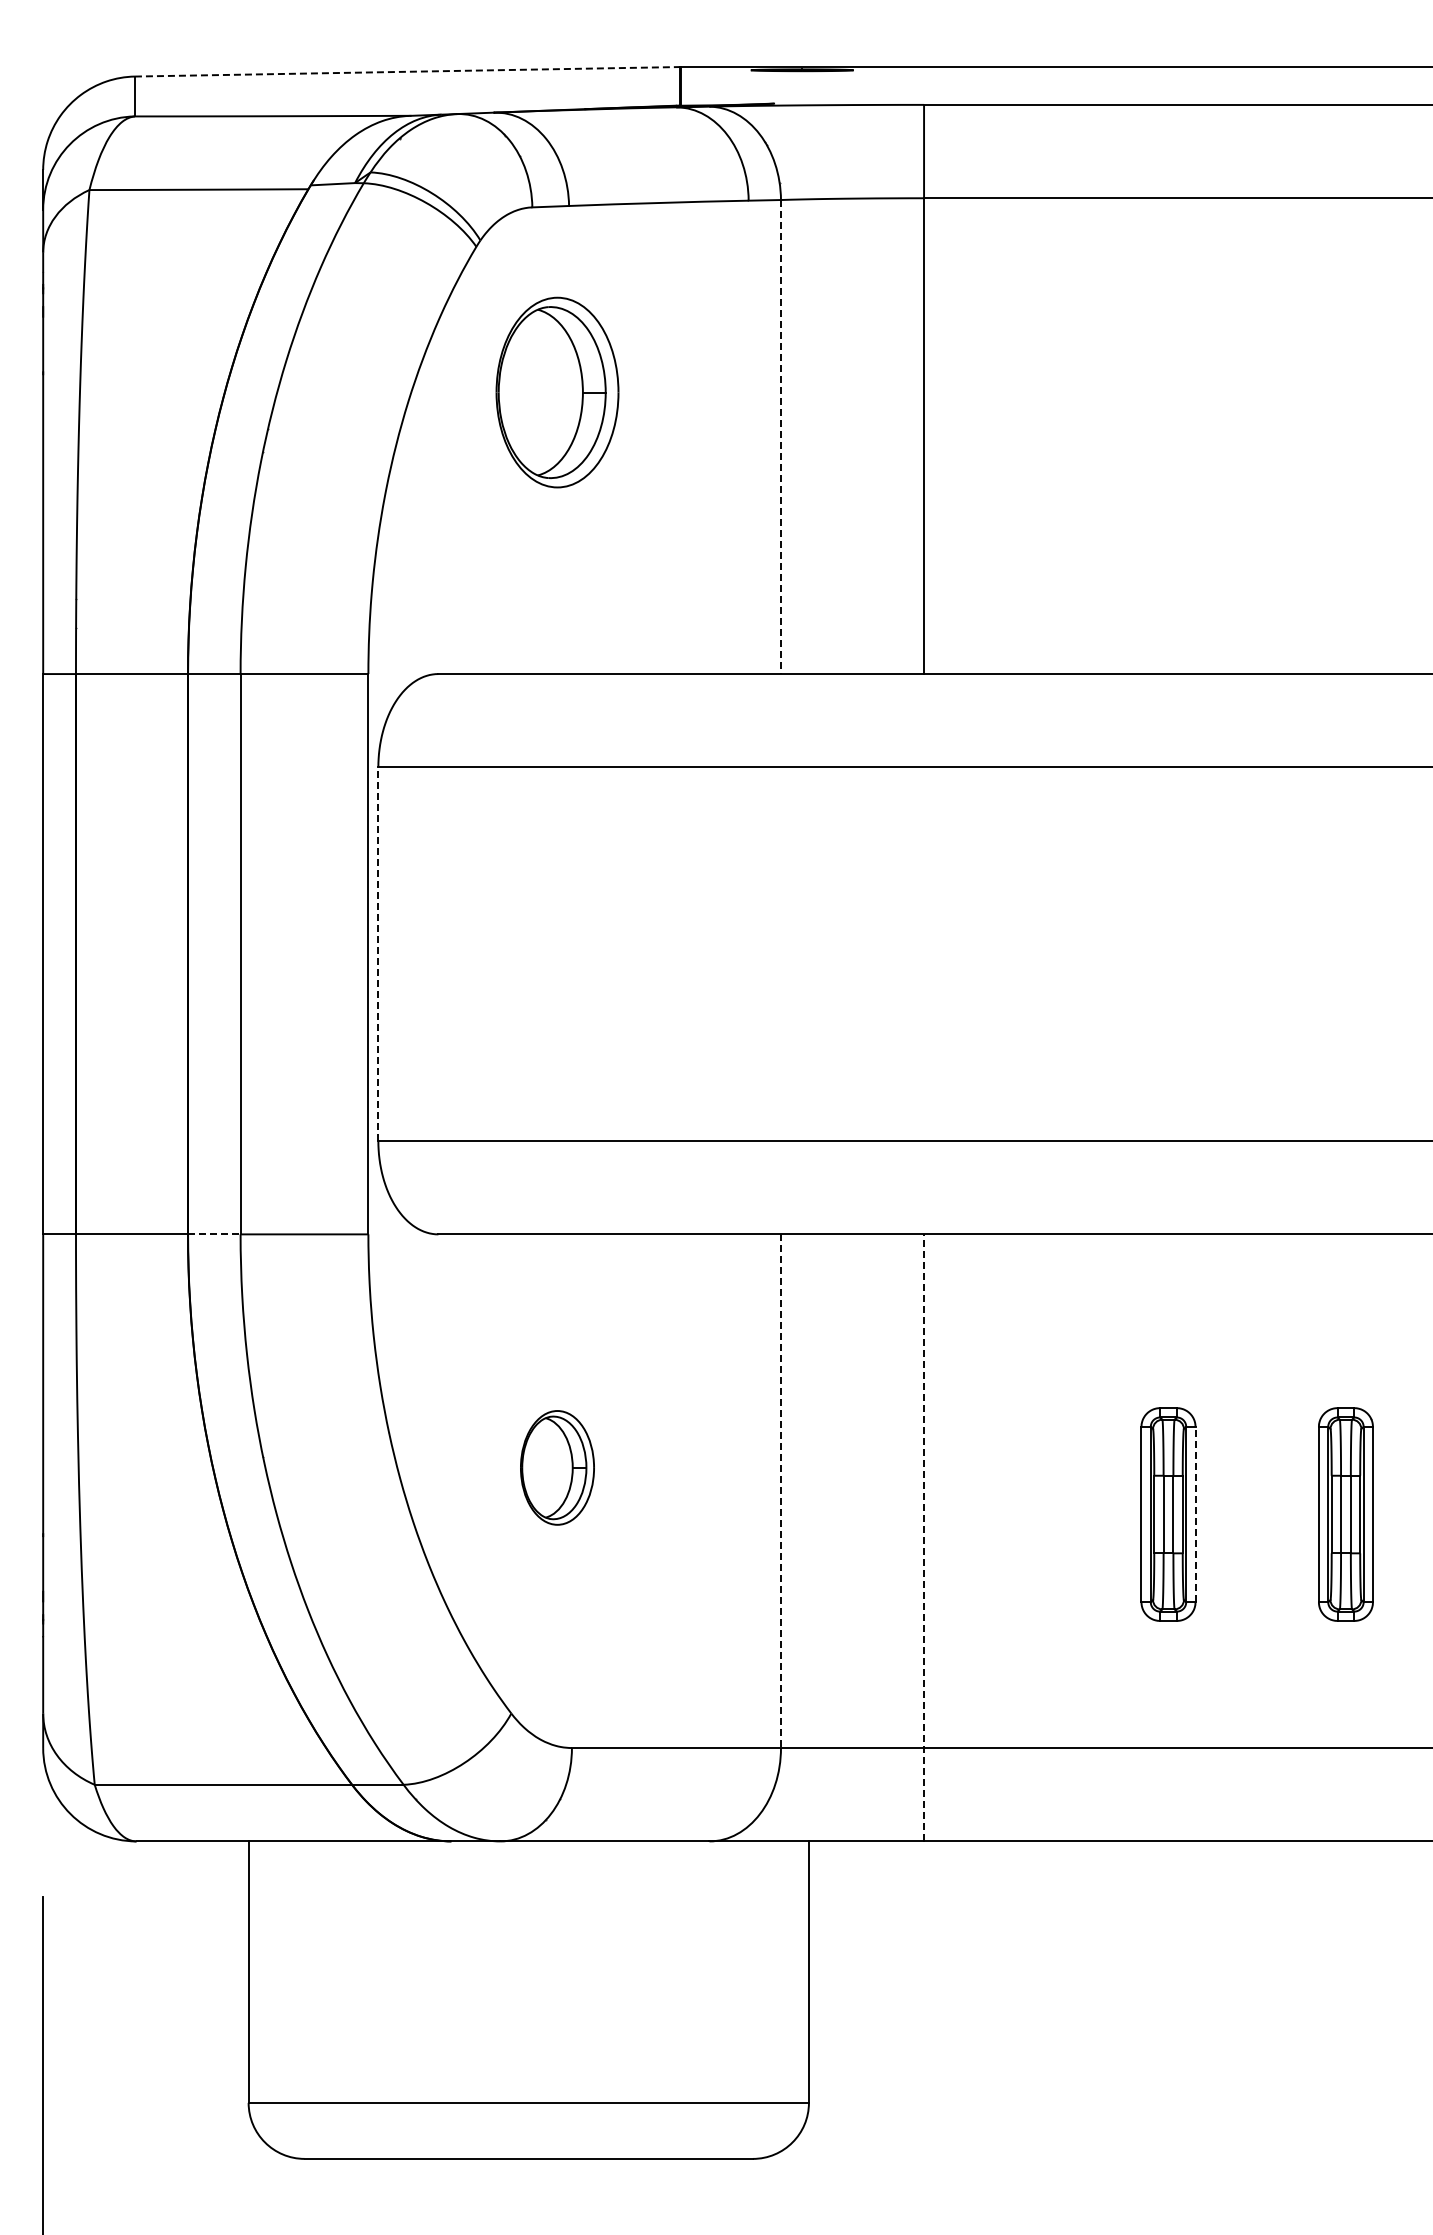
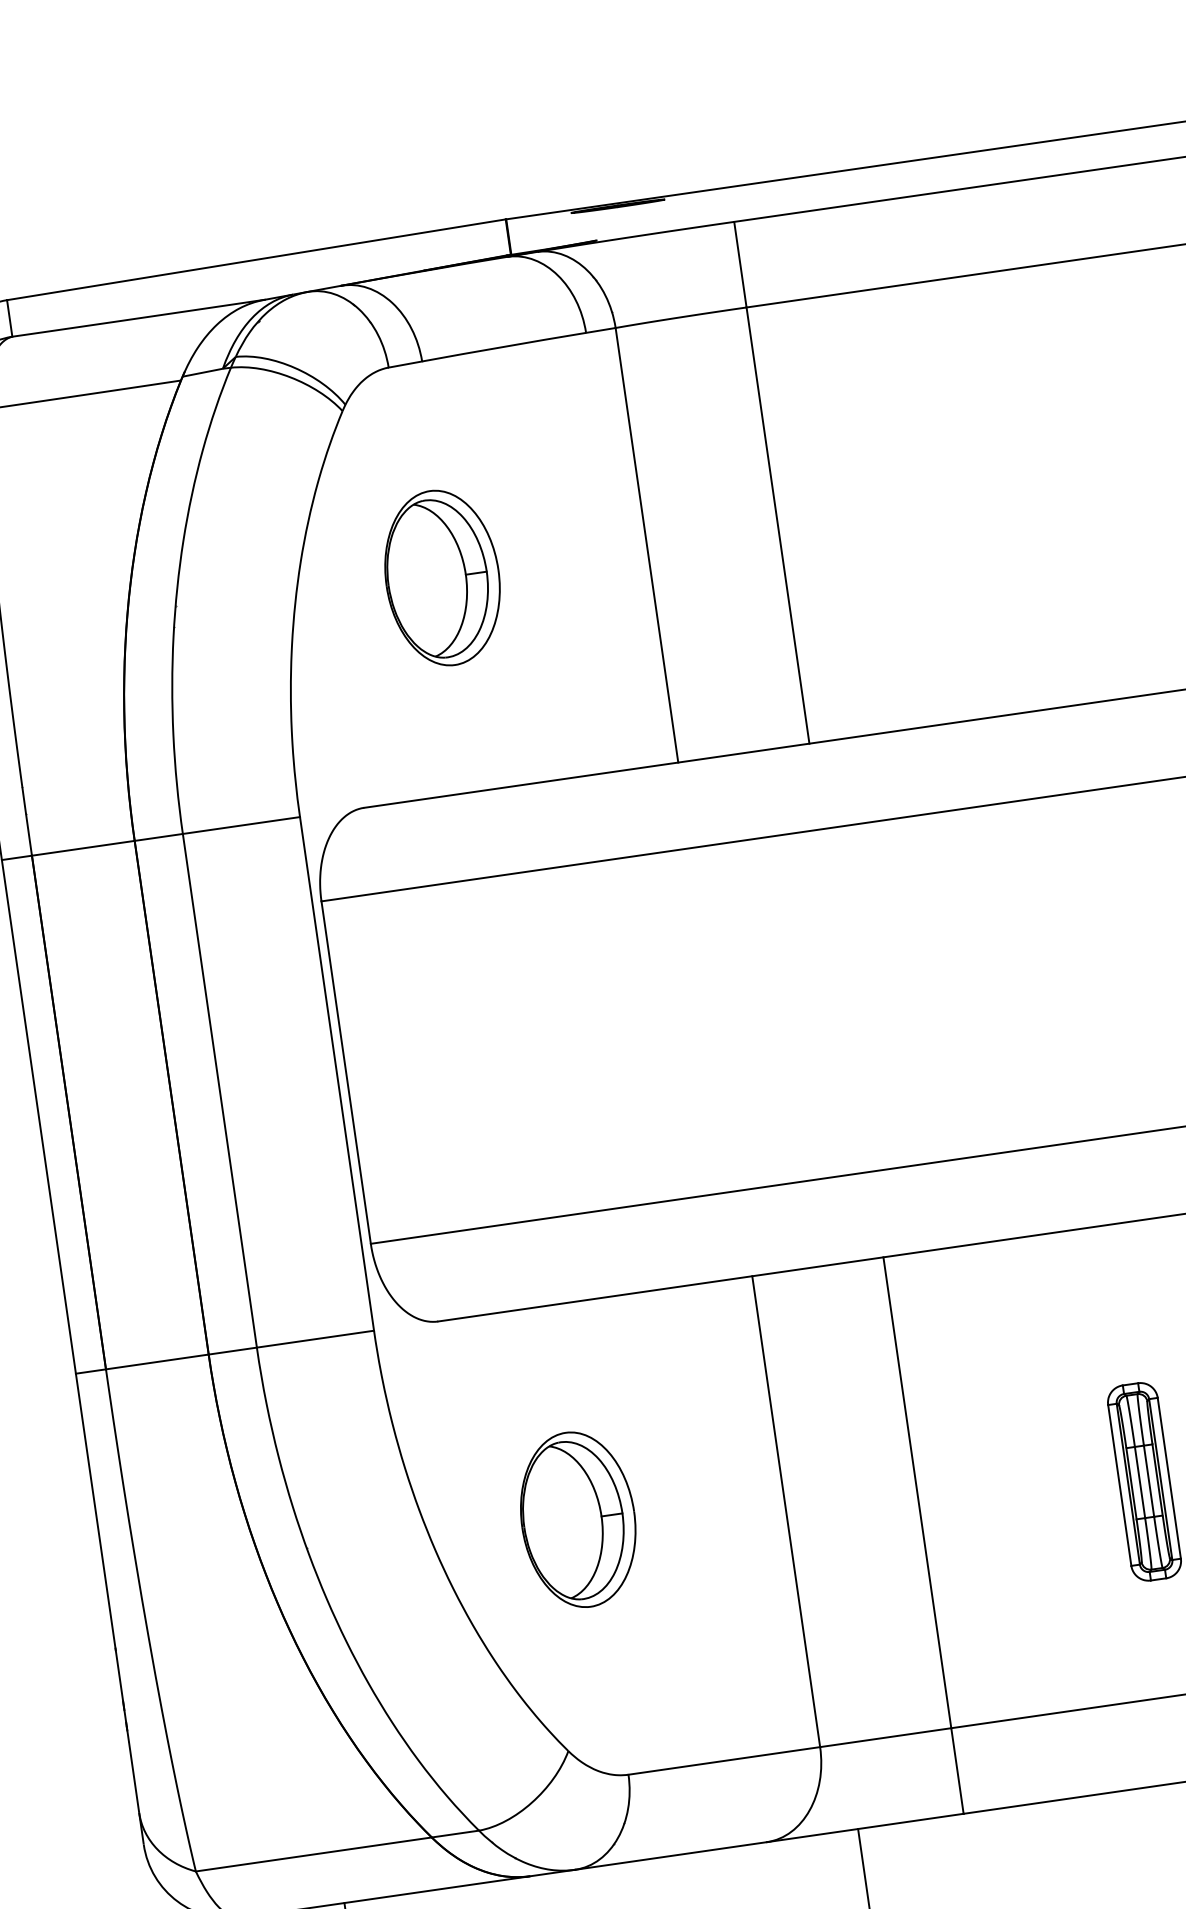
line: (407, 71) -> (256, 259), dashed -> solid
part: (557, 392) -> (442, 577), moved
line: (781, 437) -> (647, 545), dashed -> solid
line: (378, 954) -> (346, 1072), dashed -> solid
line: (214, 1234) -> (232, 1351), dashed -> solid
part: (557, 1467) -> (578, 1519), size x1.67
line: (781, 1491) -> (786, 1511), dashed -> solid
line: (1195, 1514) -> (1169, 1478), dashed -> solid
line: (924, 1537) -> (923, 1535), dashed -> solid

